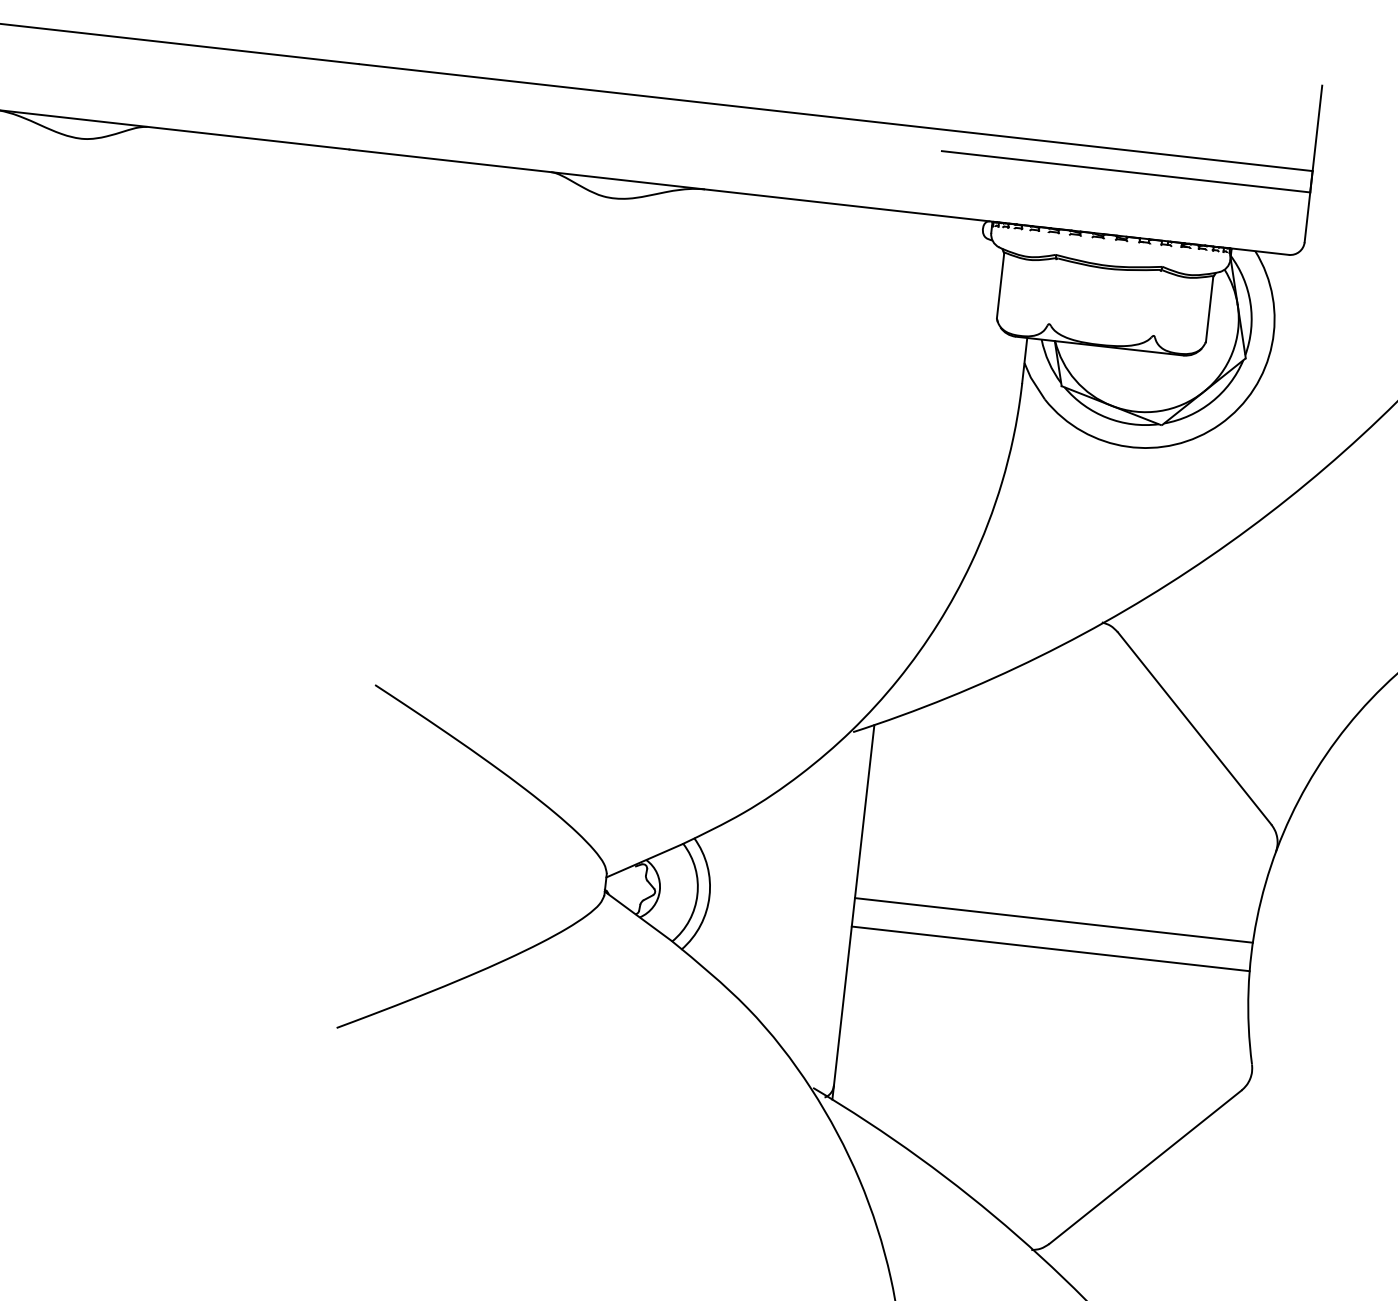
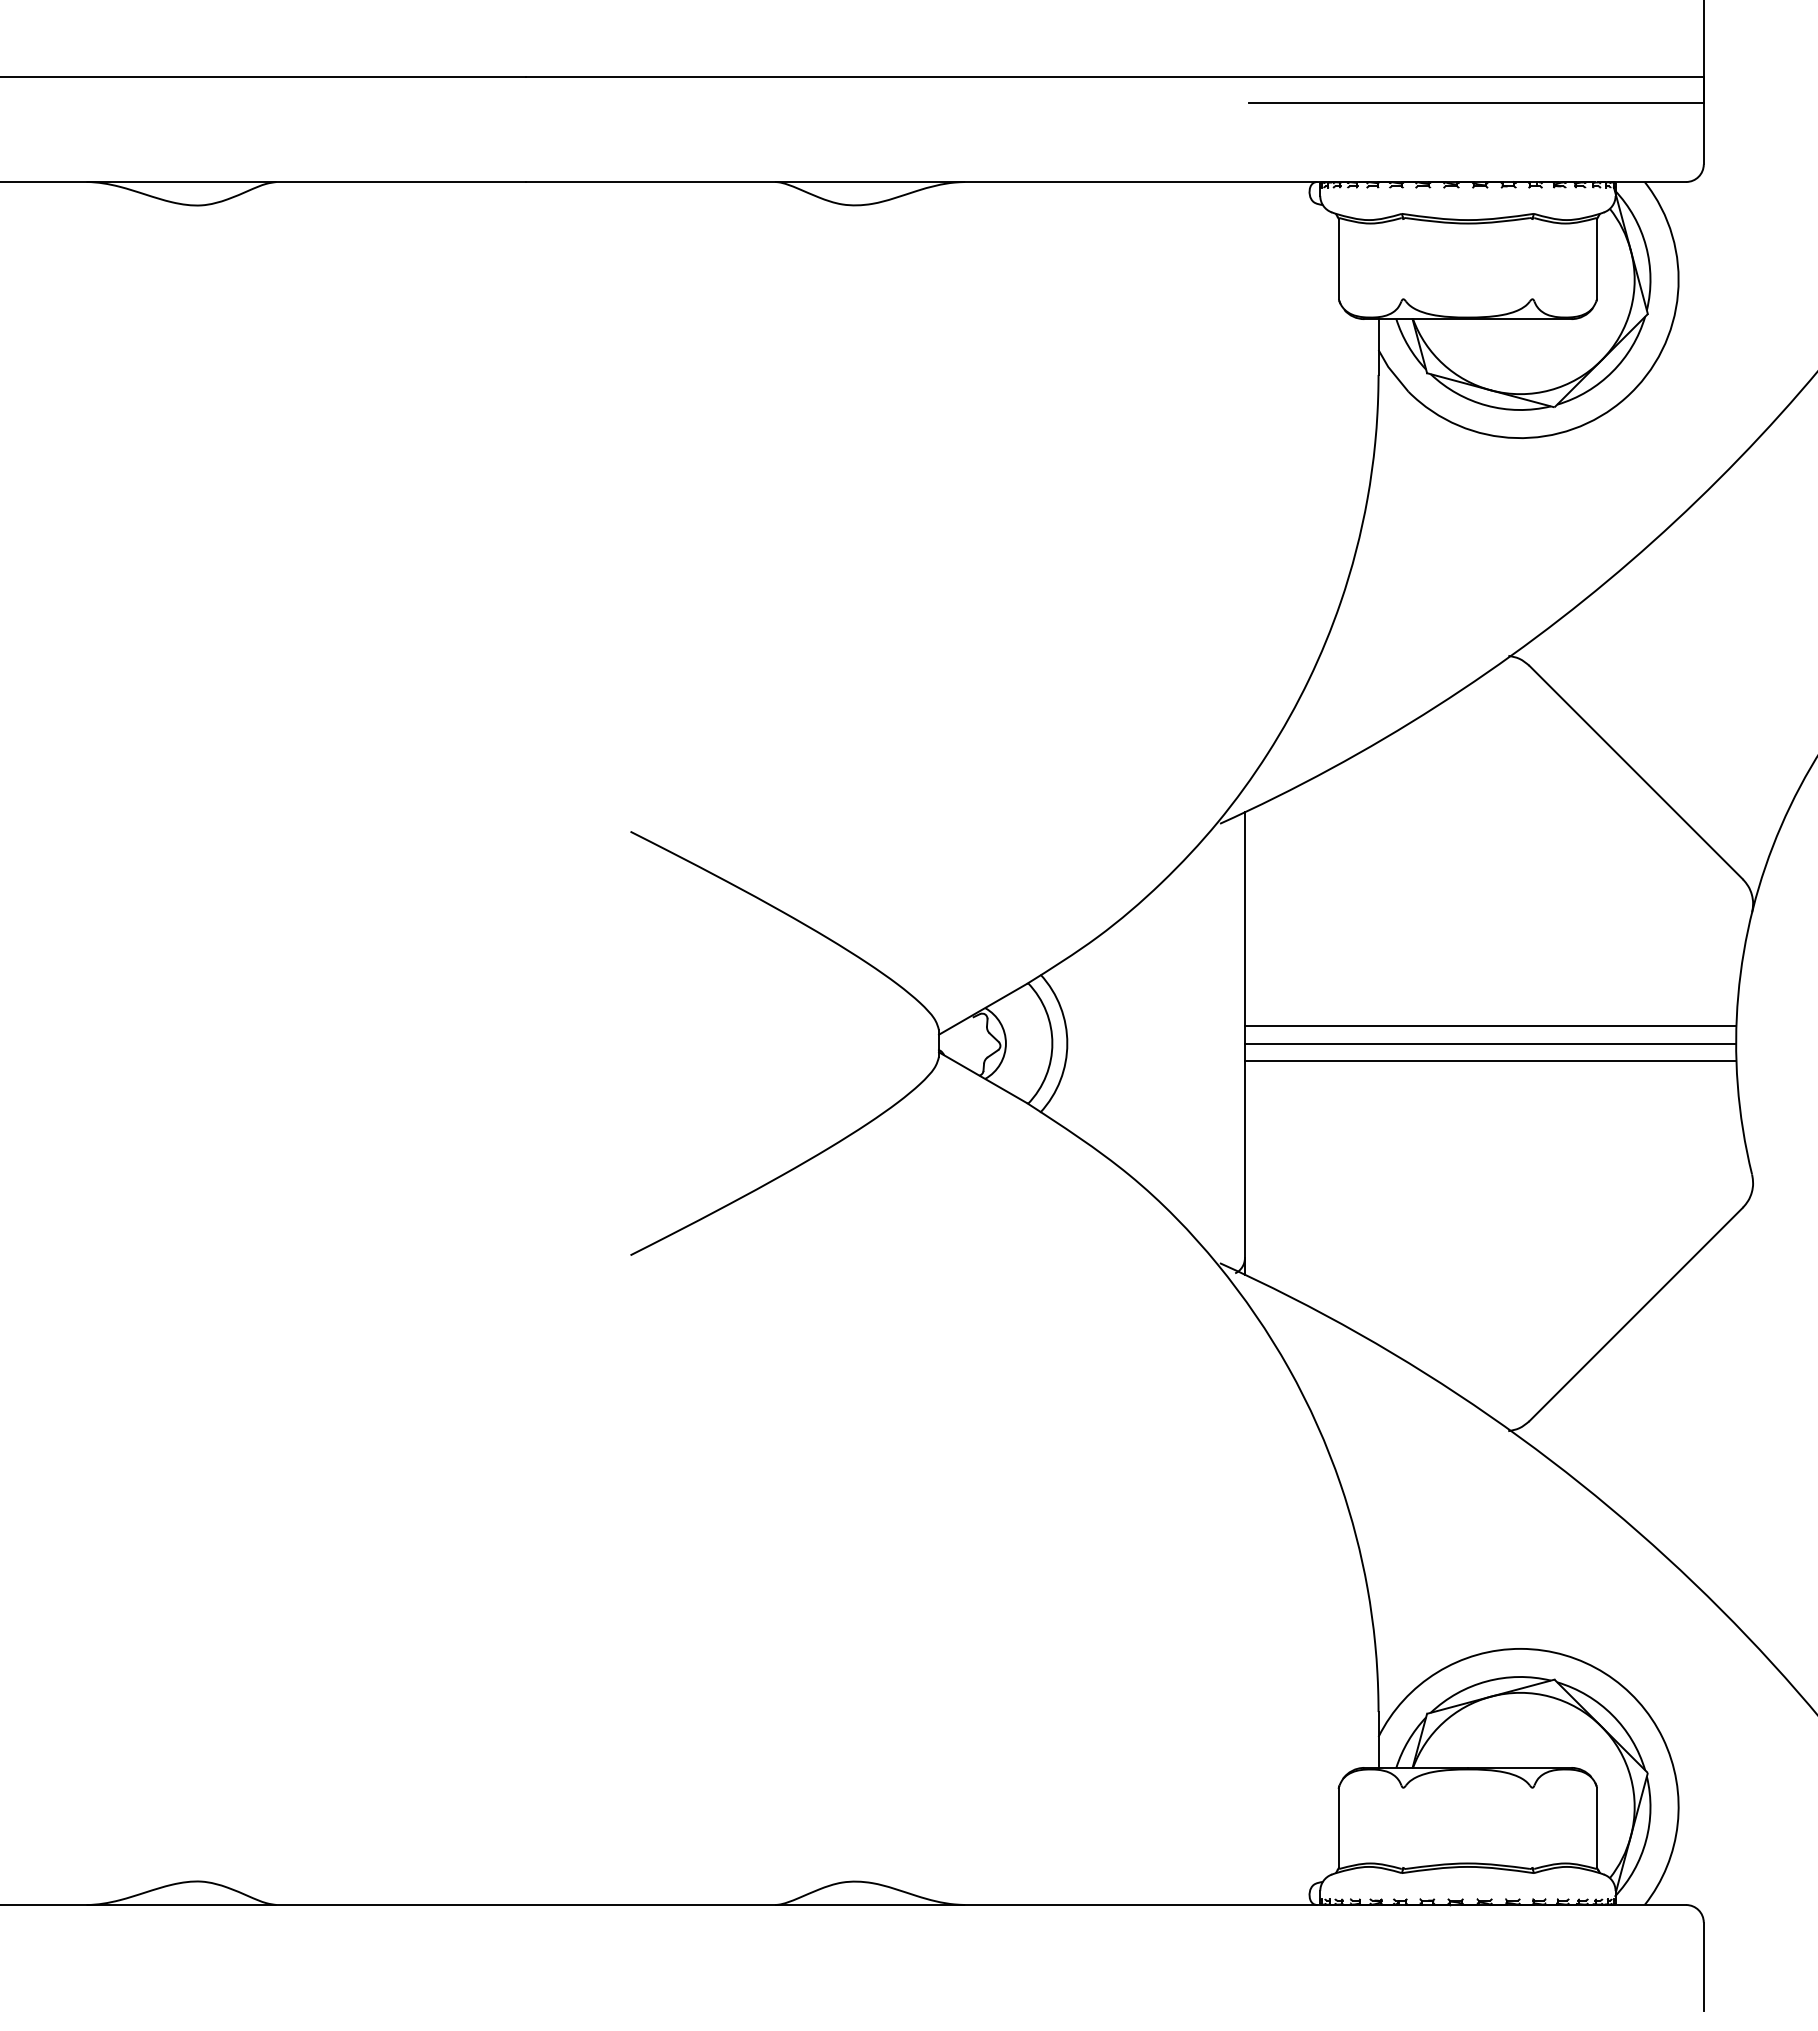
line: (1052, 934) -> (1490, 1043), added

